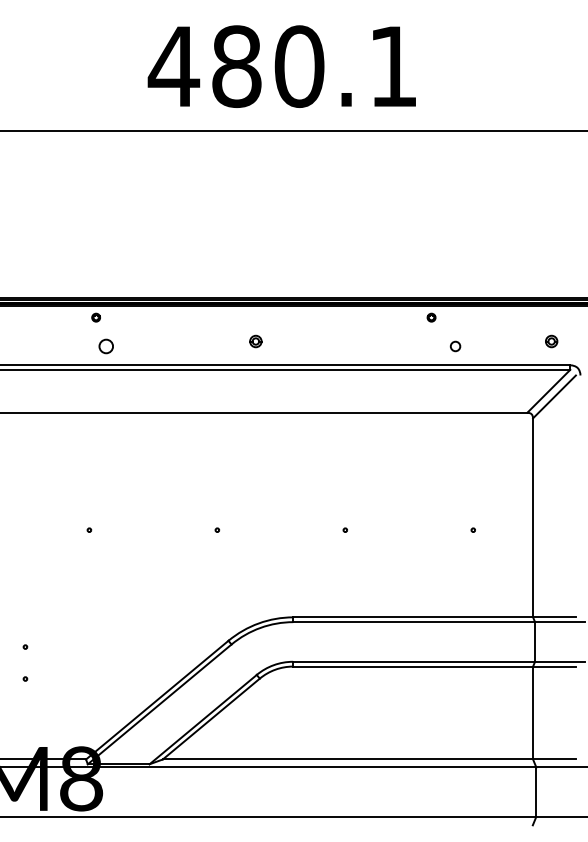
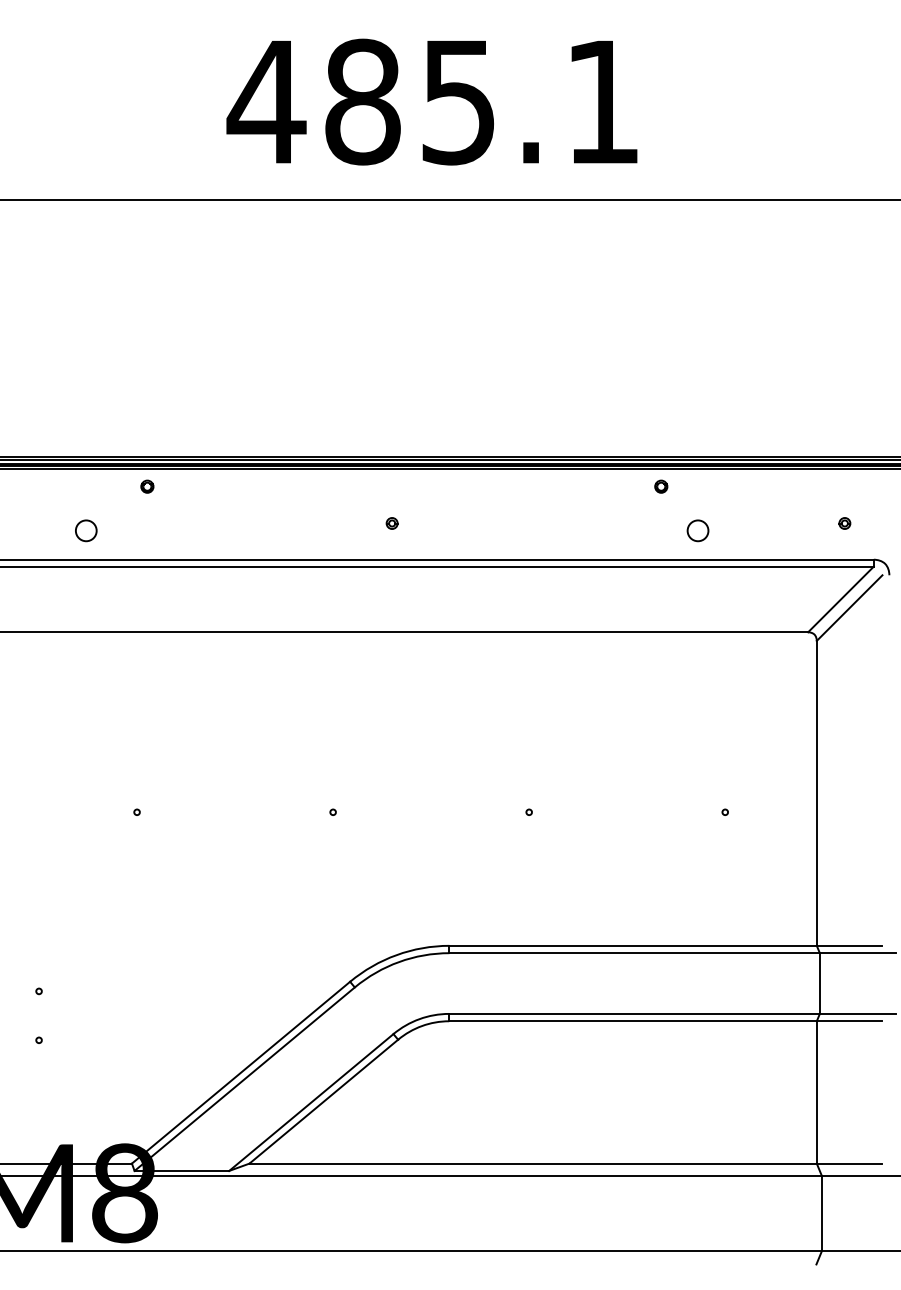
text: (299, 66) -> (458, 101), 480.1 -> 485.1
part: (255, 341) -> (391, 523), size x0.62
part: (550, 341) -> (843, 523), size x0.62
circle: (105, 346) -> (85, 530), moved
circle: (455, 346) -> (697, 530), size x1.43

